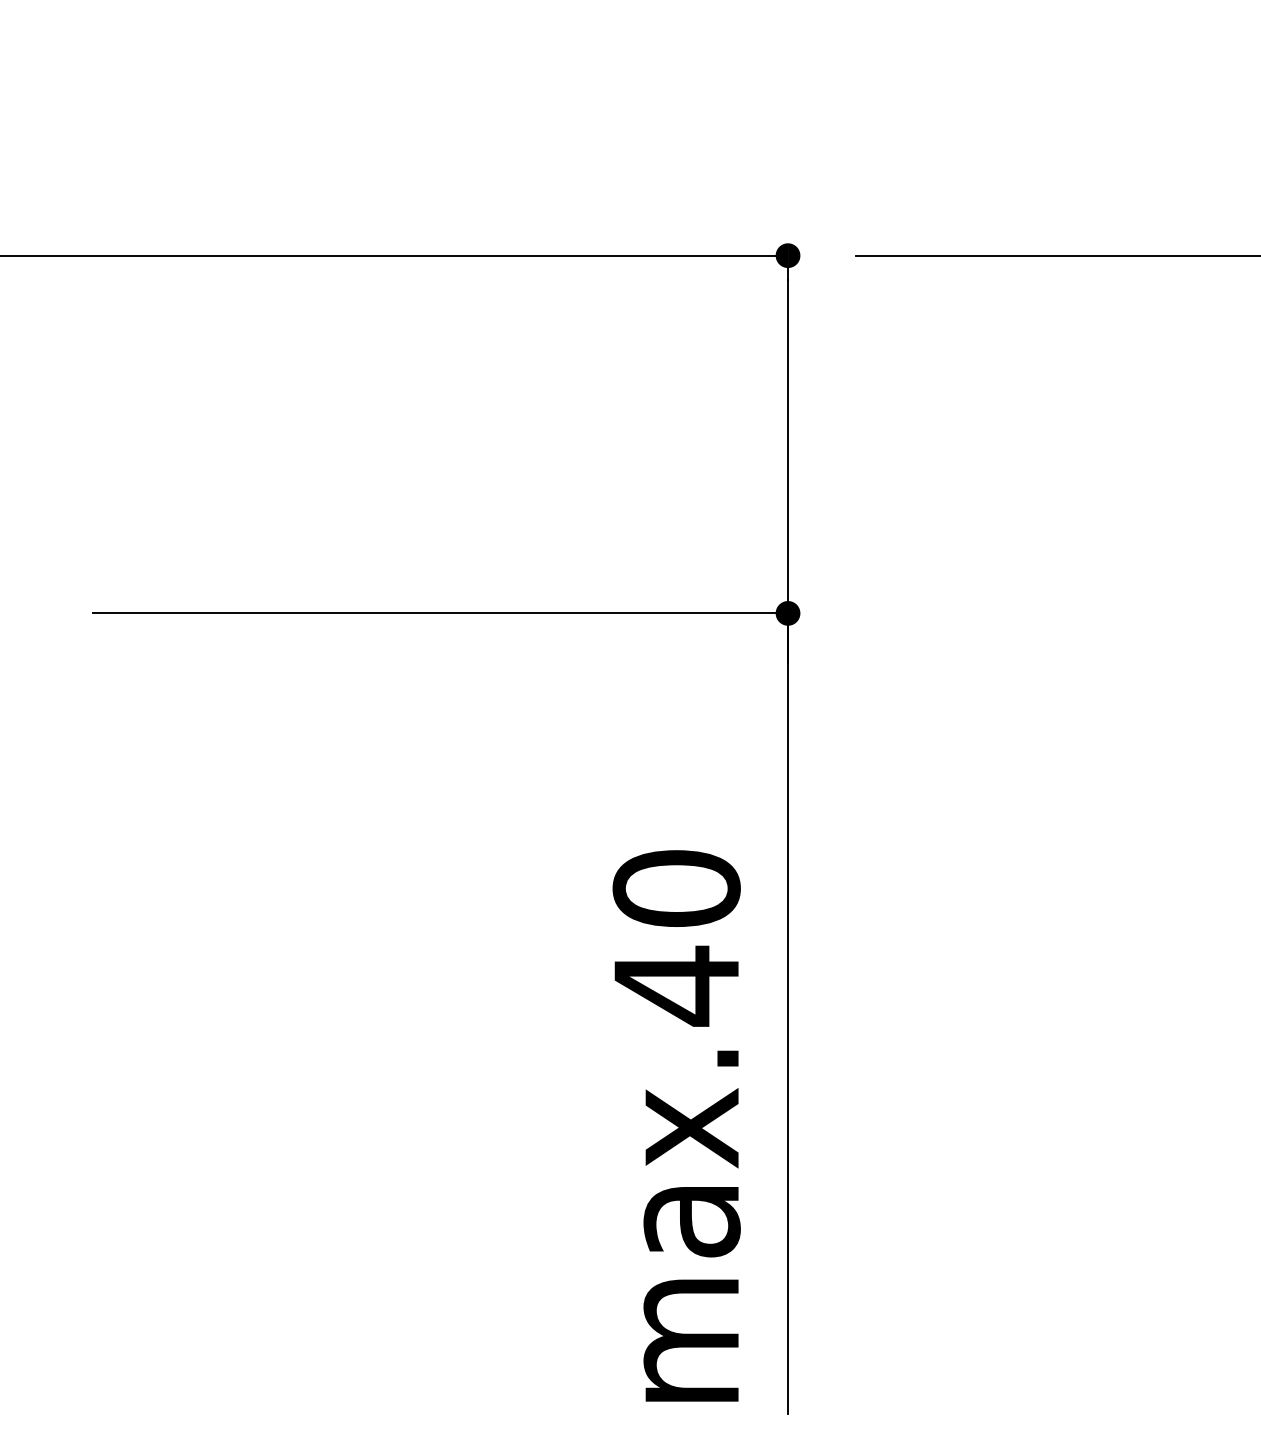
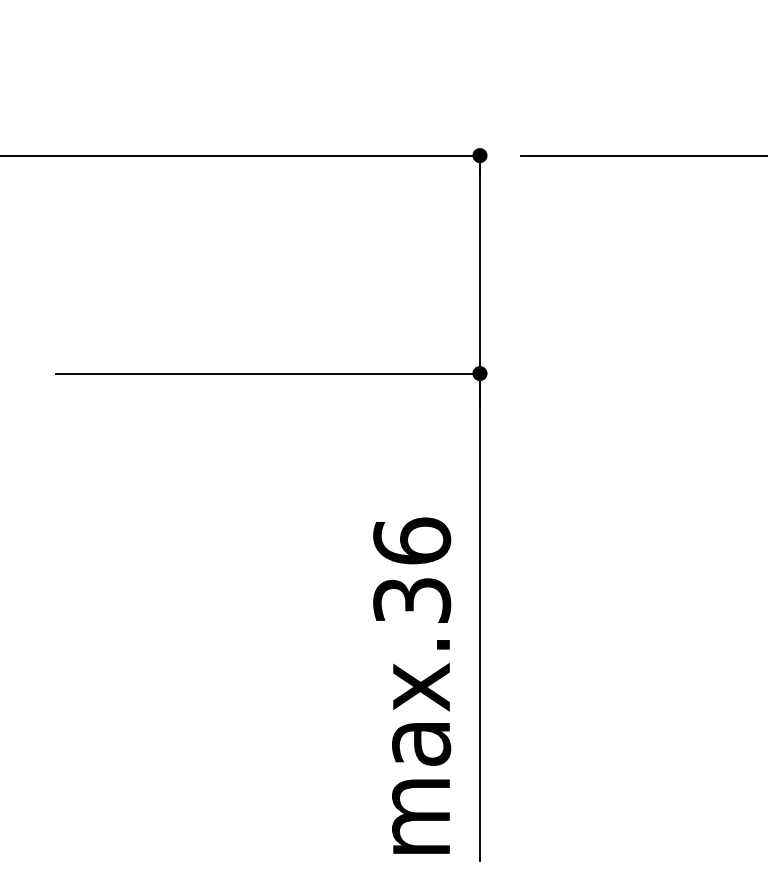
text: (677, 938) -> (412, 571), max.40 -> max.36

